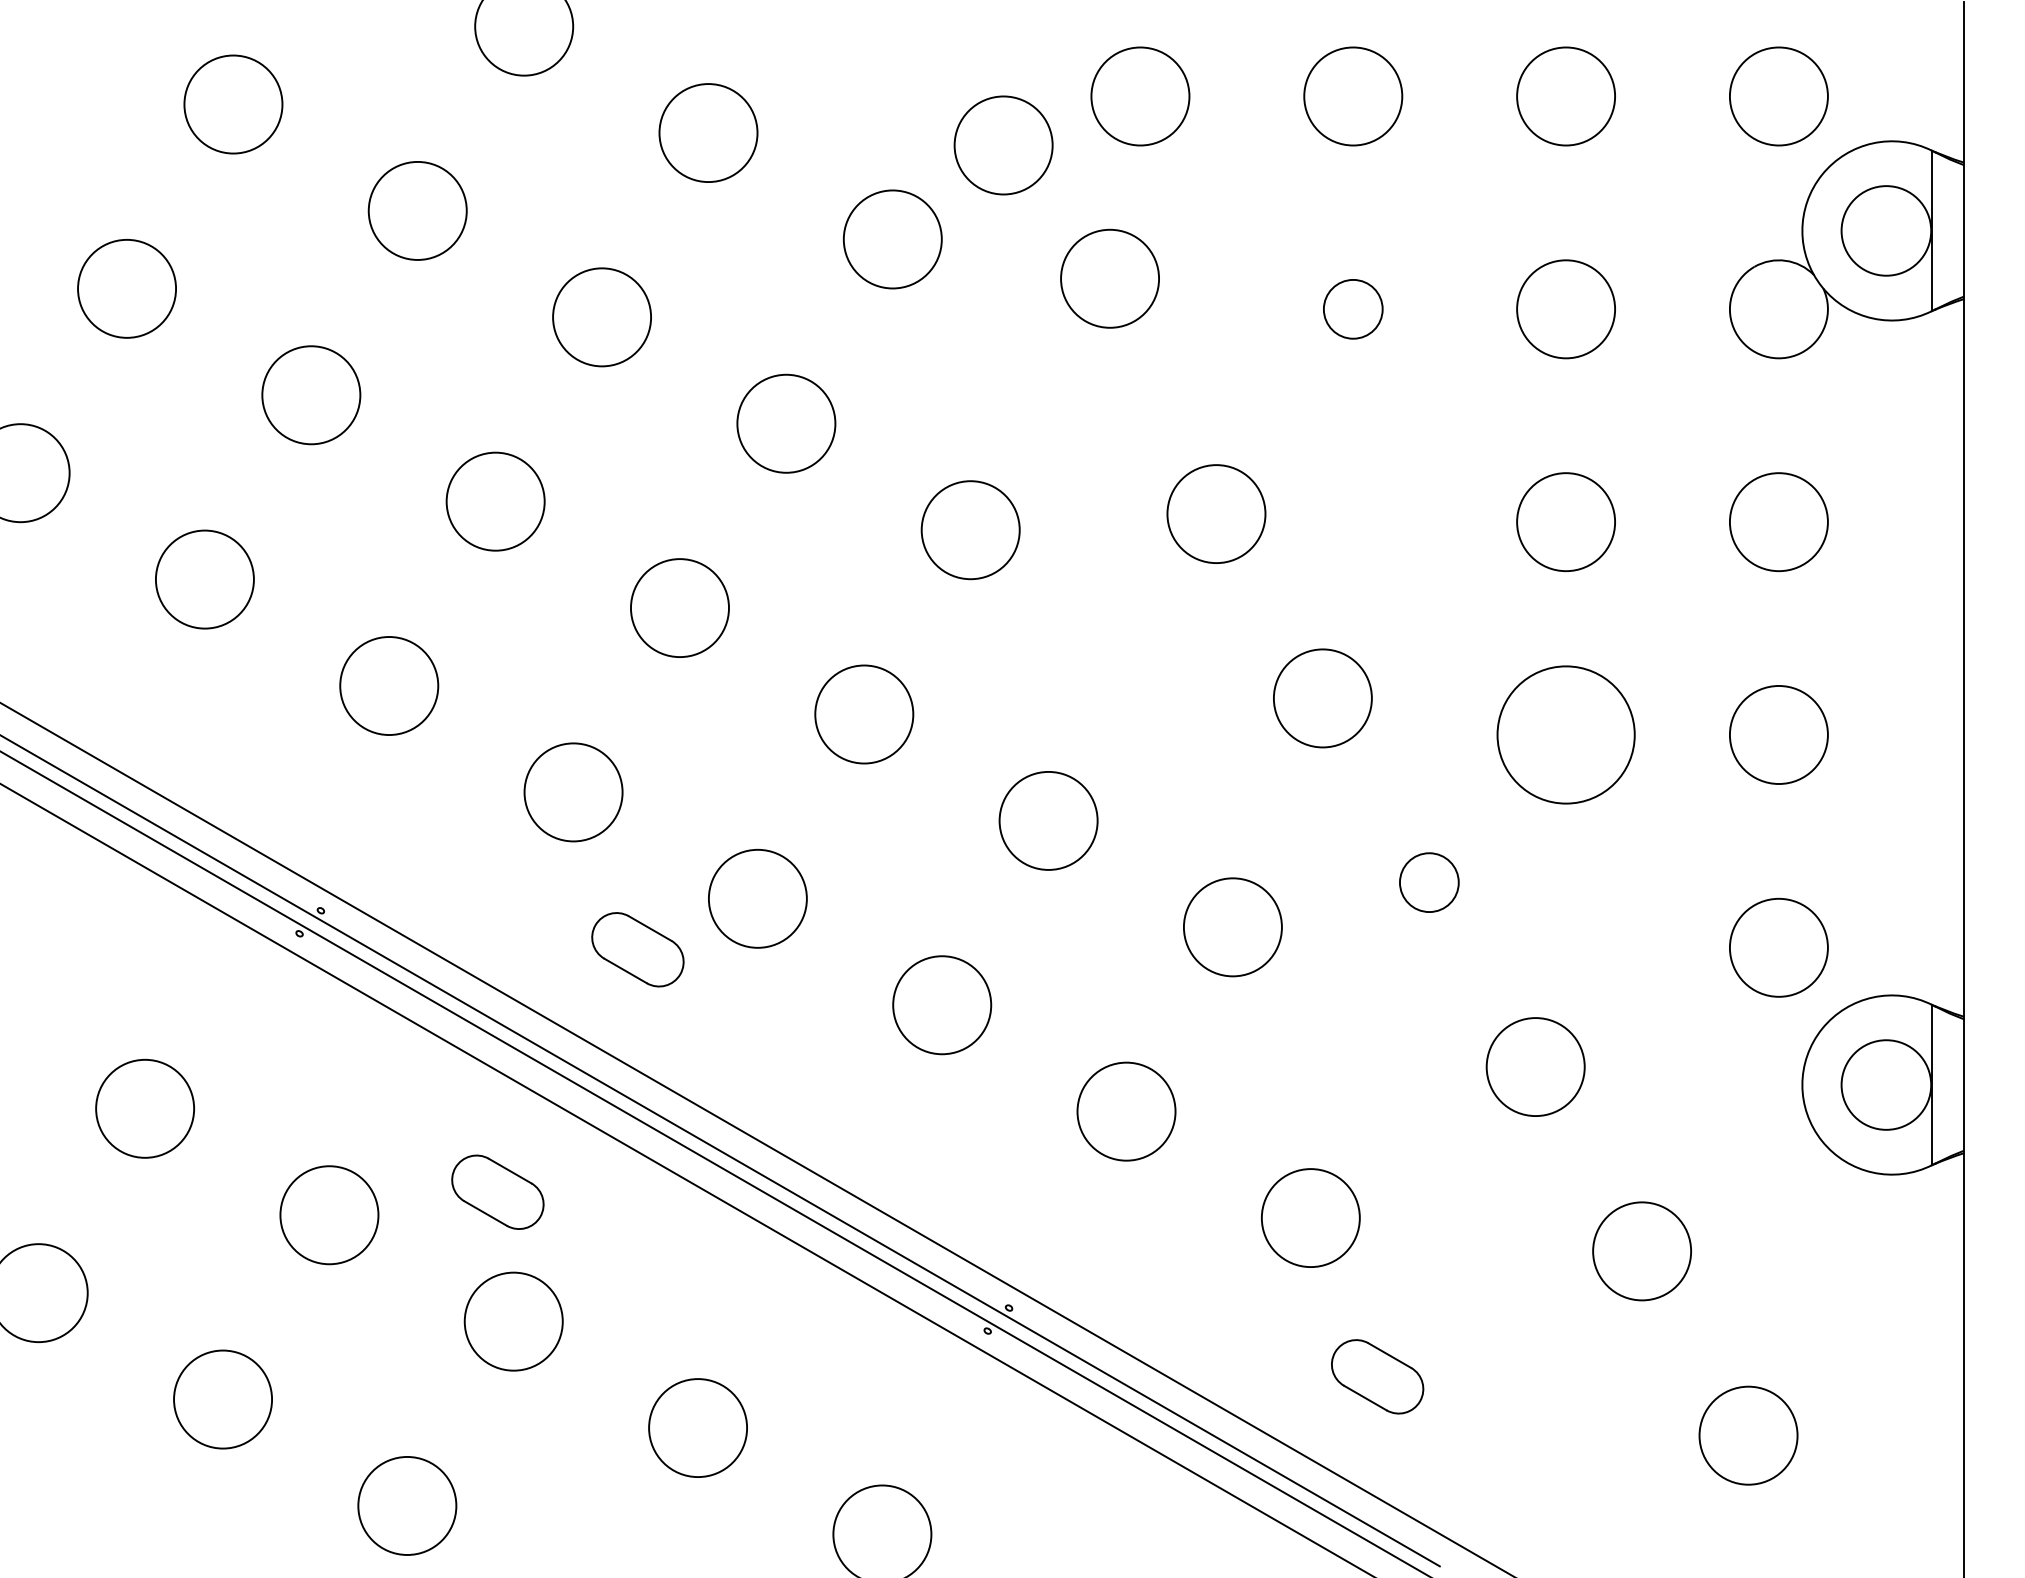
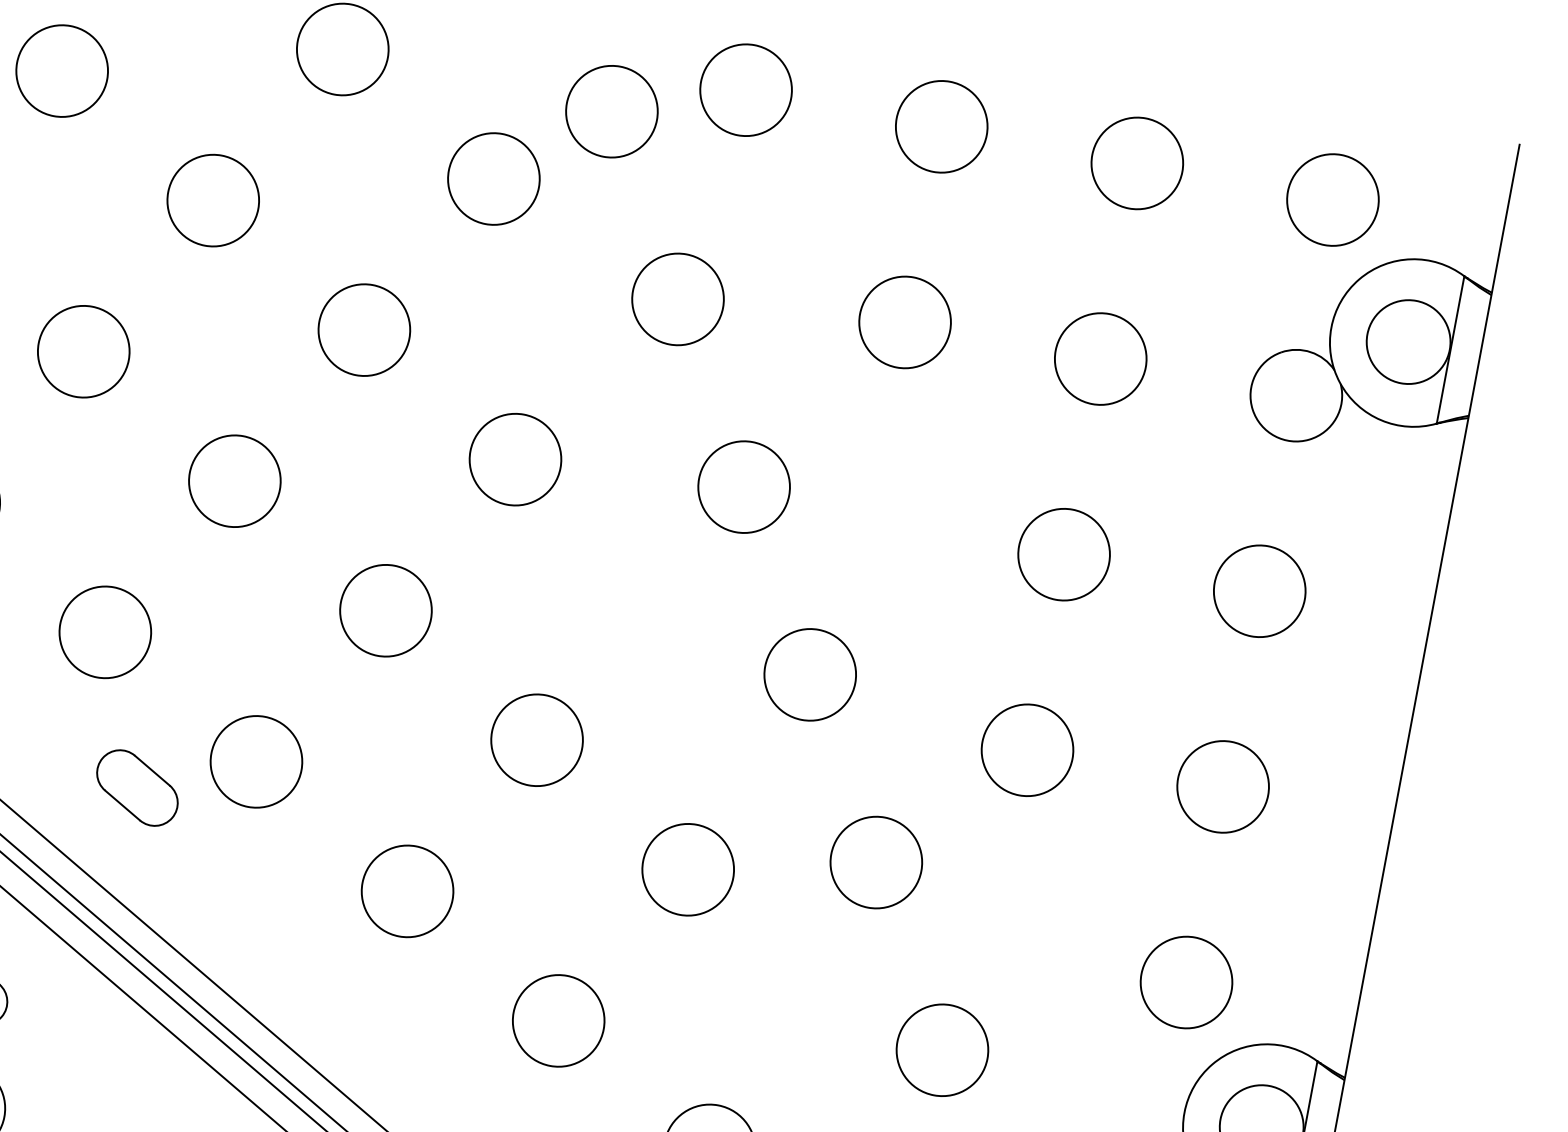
circle: (1109, 278) -> (677, 299), moved
circle: (1353, 309) -> (905, 322), size x1.67
circle: (1565, 734) -> (1027, 749), size x0.71
circle: (1429, 882) -> (876, 862), size x1.67

